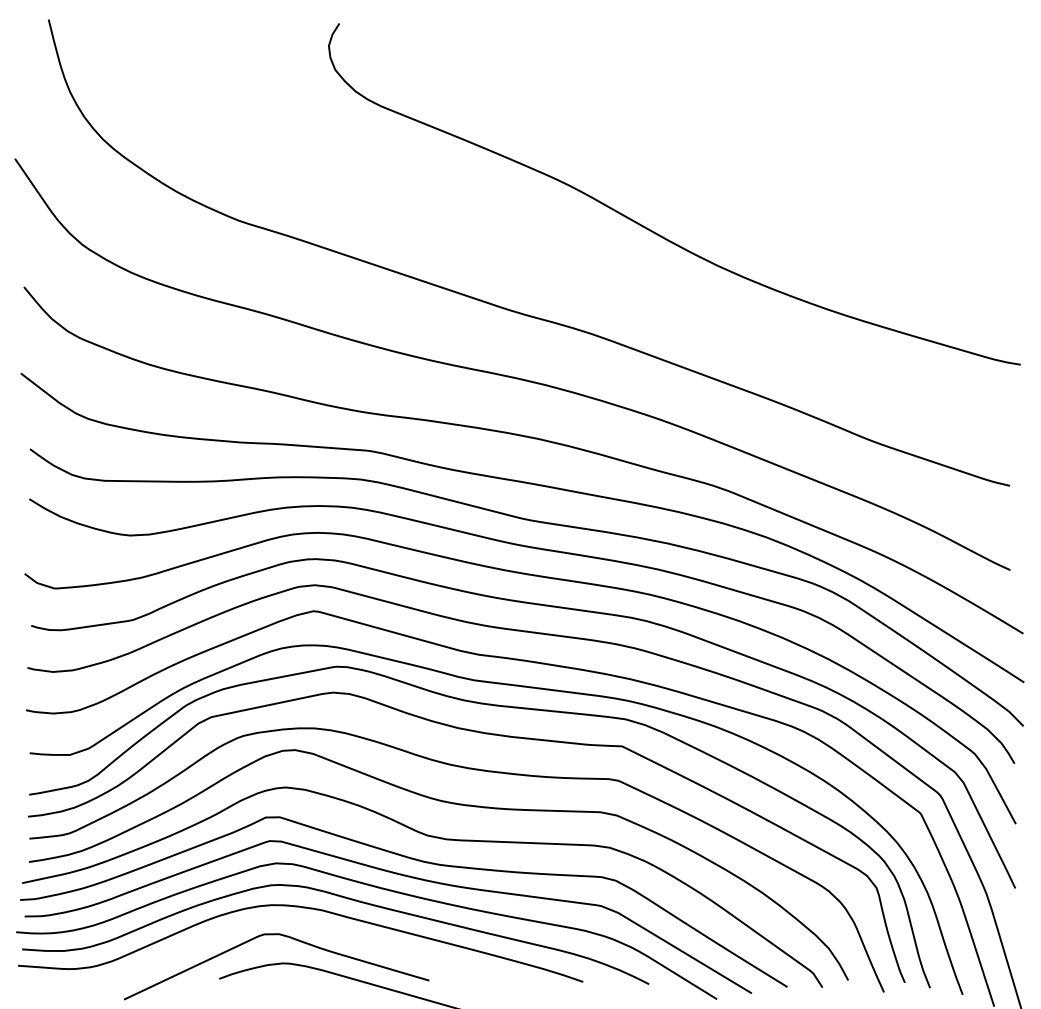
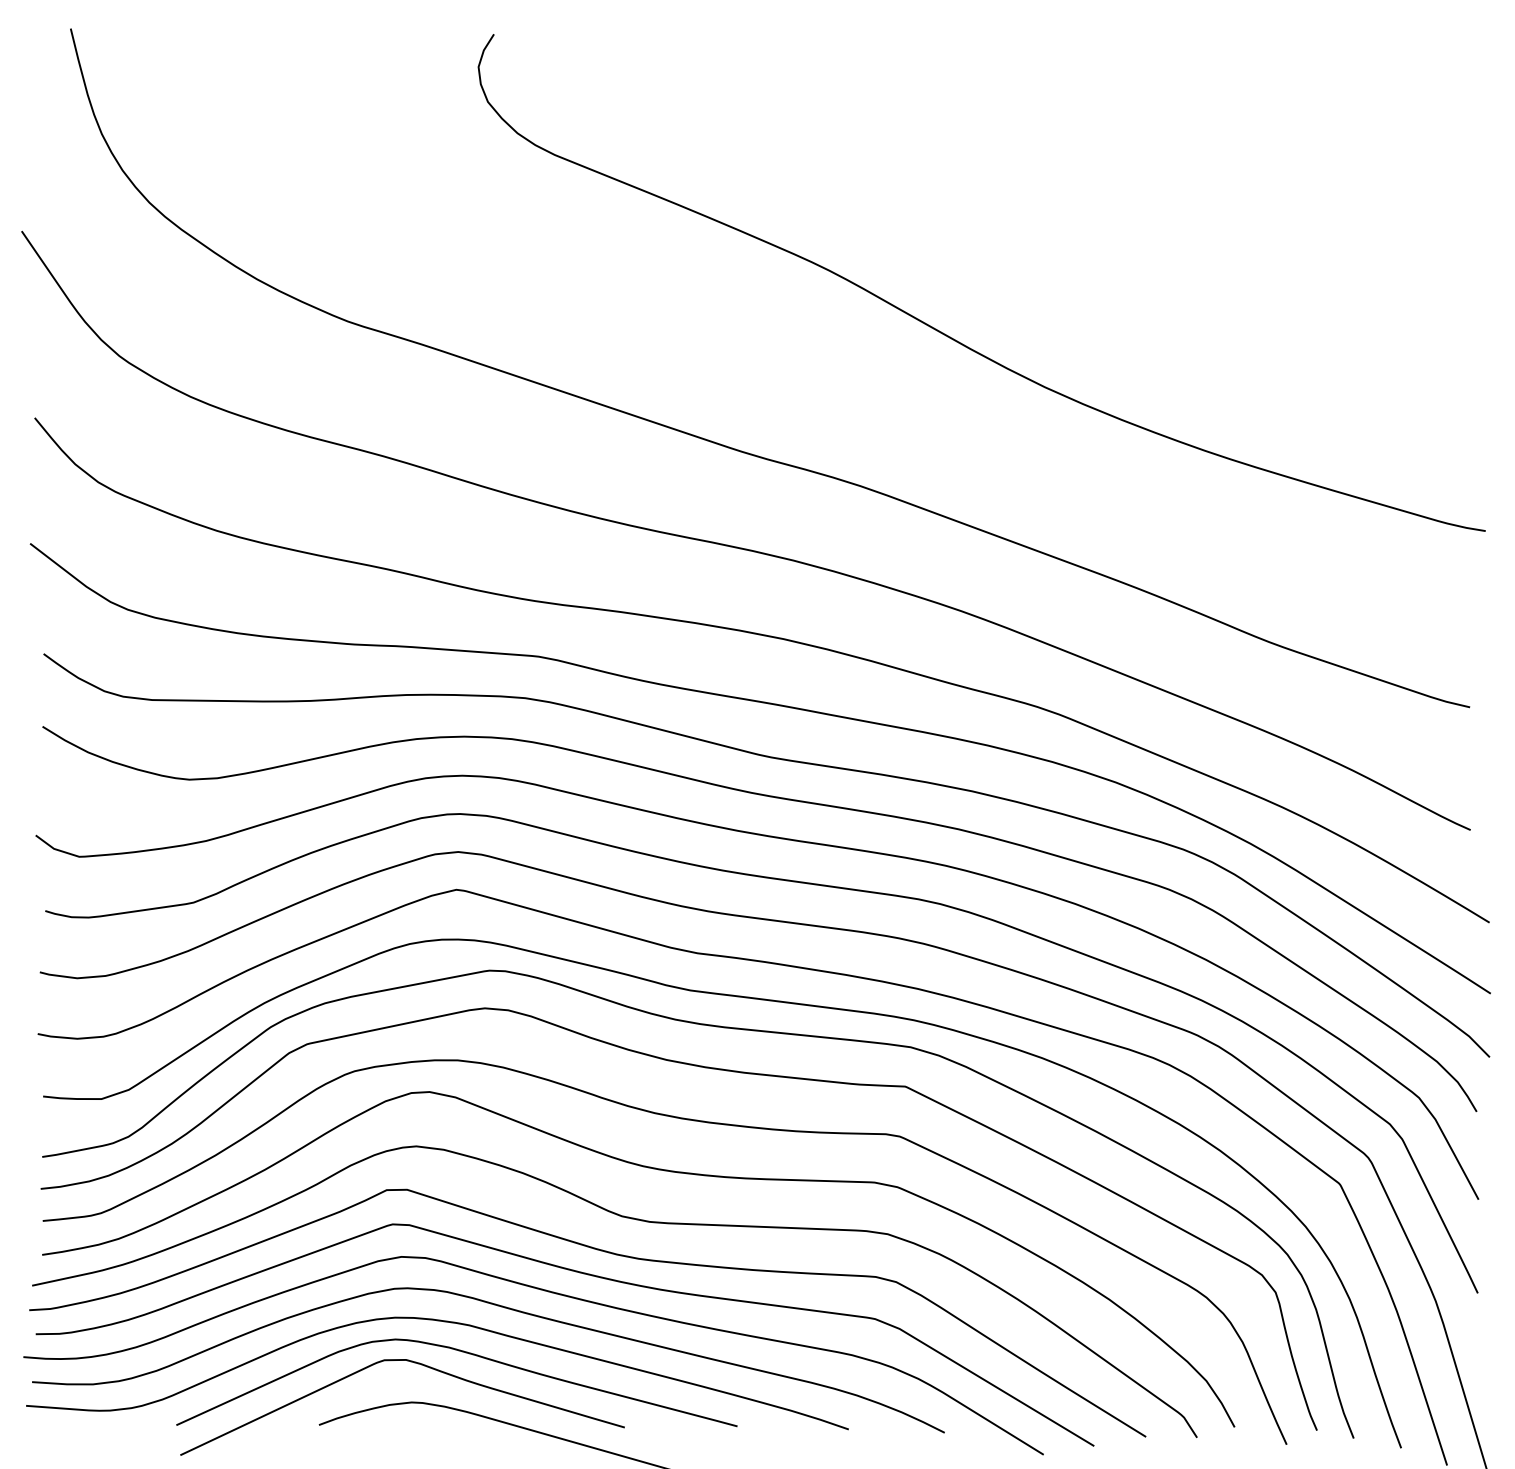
curve: (317, 929) -> (462, 1353), added

